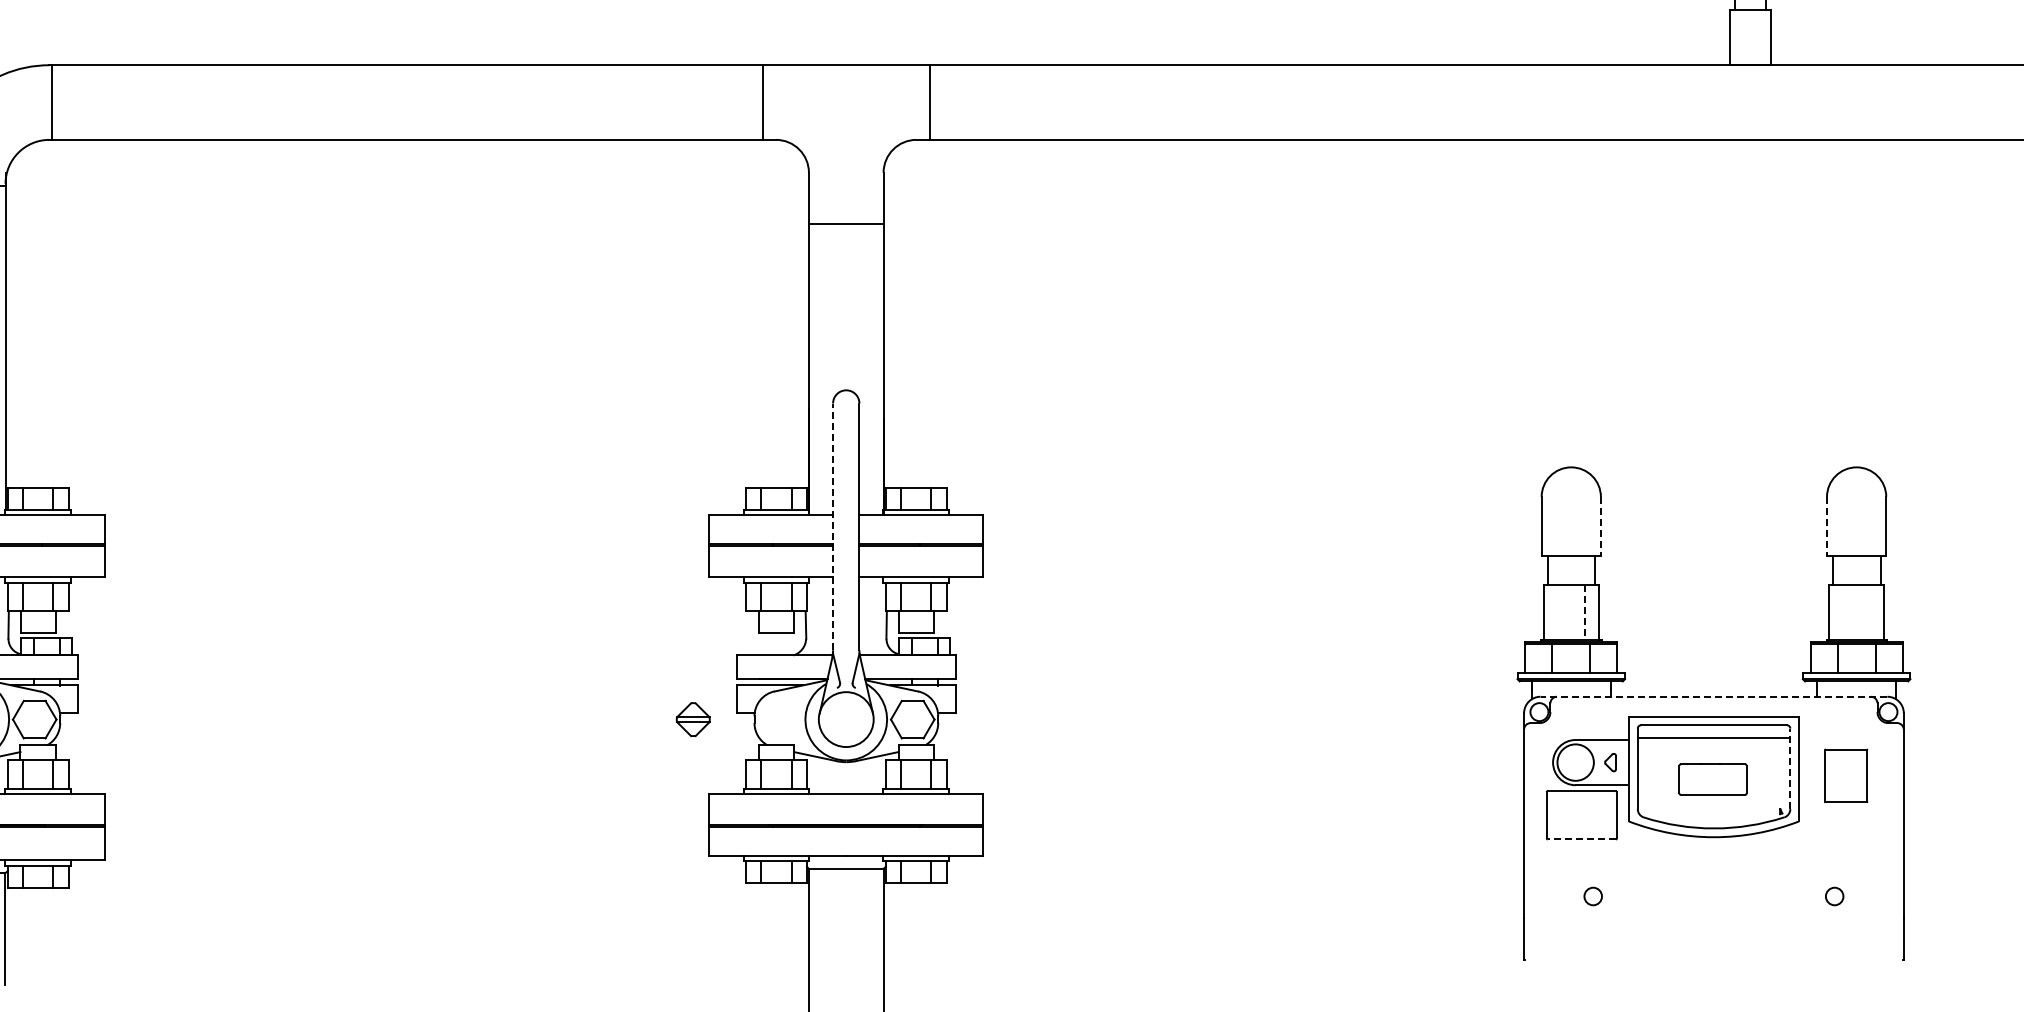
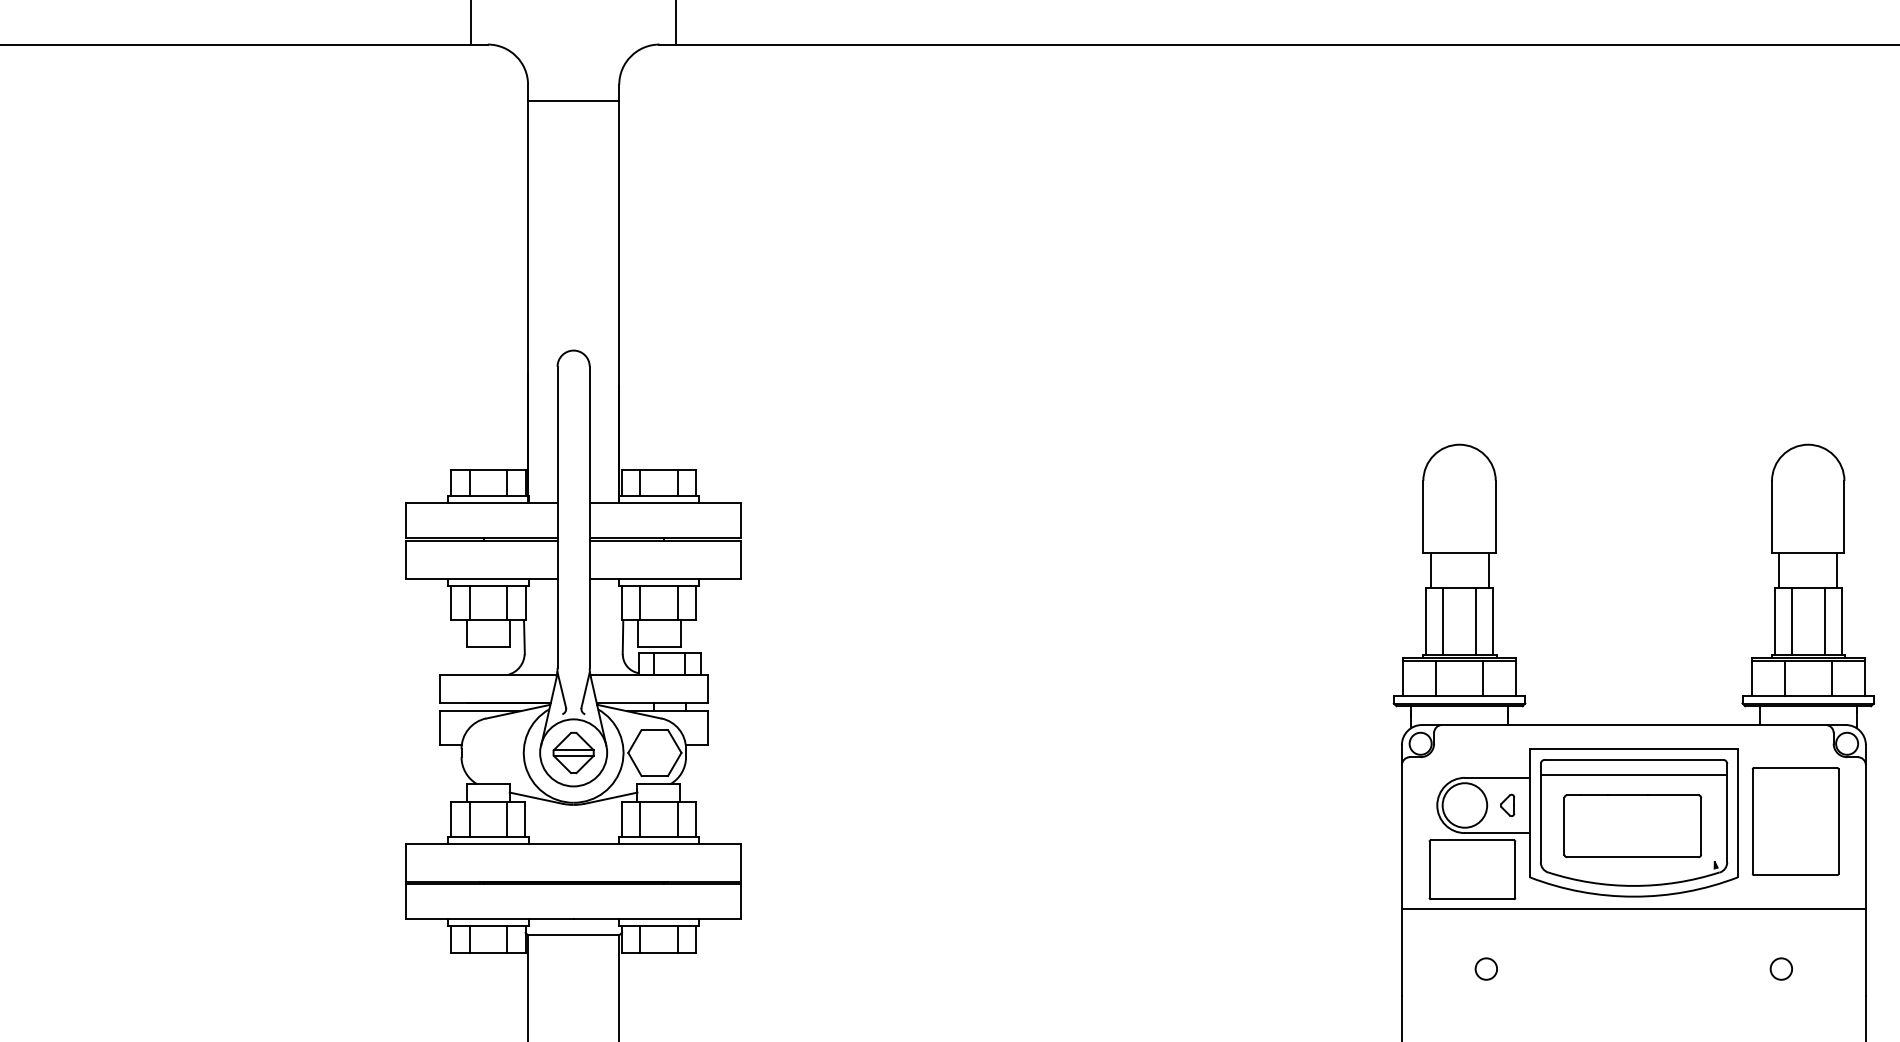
line: (845, 224) -> (572, 101), moved
line: (833, 526) -> (558, 516), dashed -> solid
line: (1600, 526) -> (1495, 516), dashed -> solid
line: (1827, 526) -> (1772, 516), dashed -> solid
line: (1557, 611) -> (1442, 620), added
line: (1843, 611) -> (1792, 620), added
line: (1870, 611) -> (1825, 620), added
line: (1585, 612) -> (1476, 622), dashed -> solid
line: (1713, 696) -> (1633, 724), dashed -> solid
part: (692, 719) -> (572, 752), moved
line: (1790, 768) -> (1727, 812), dashed -> solid
part: (1846, 775) -> (1795, 821), size x1.67
part: (1712, 779) -> (1632, 826), size x1.67
line: (1581, 839) -> (1472, 899), dashed -> solid
line: (1713, 847) -> (1633, 909), added

